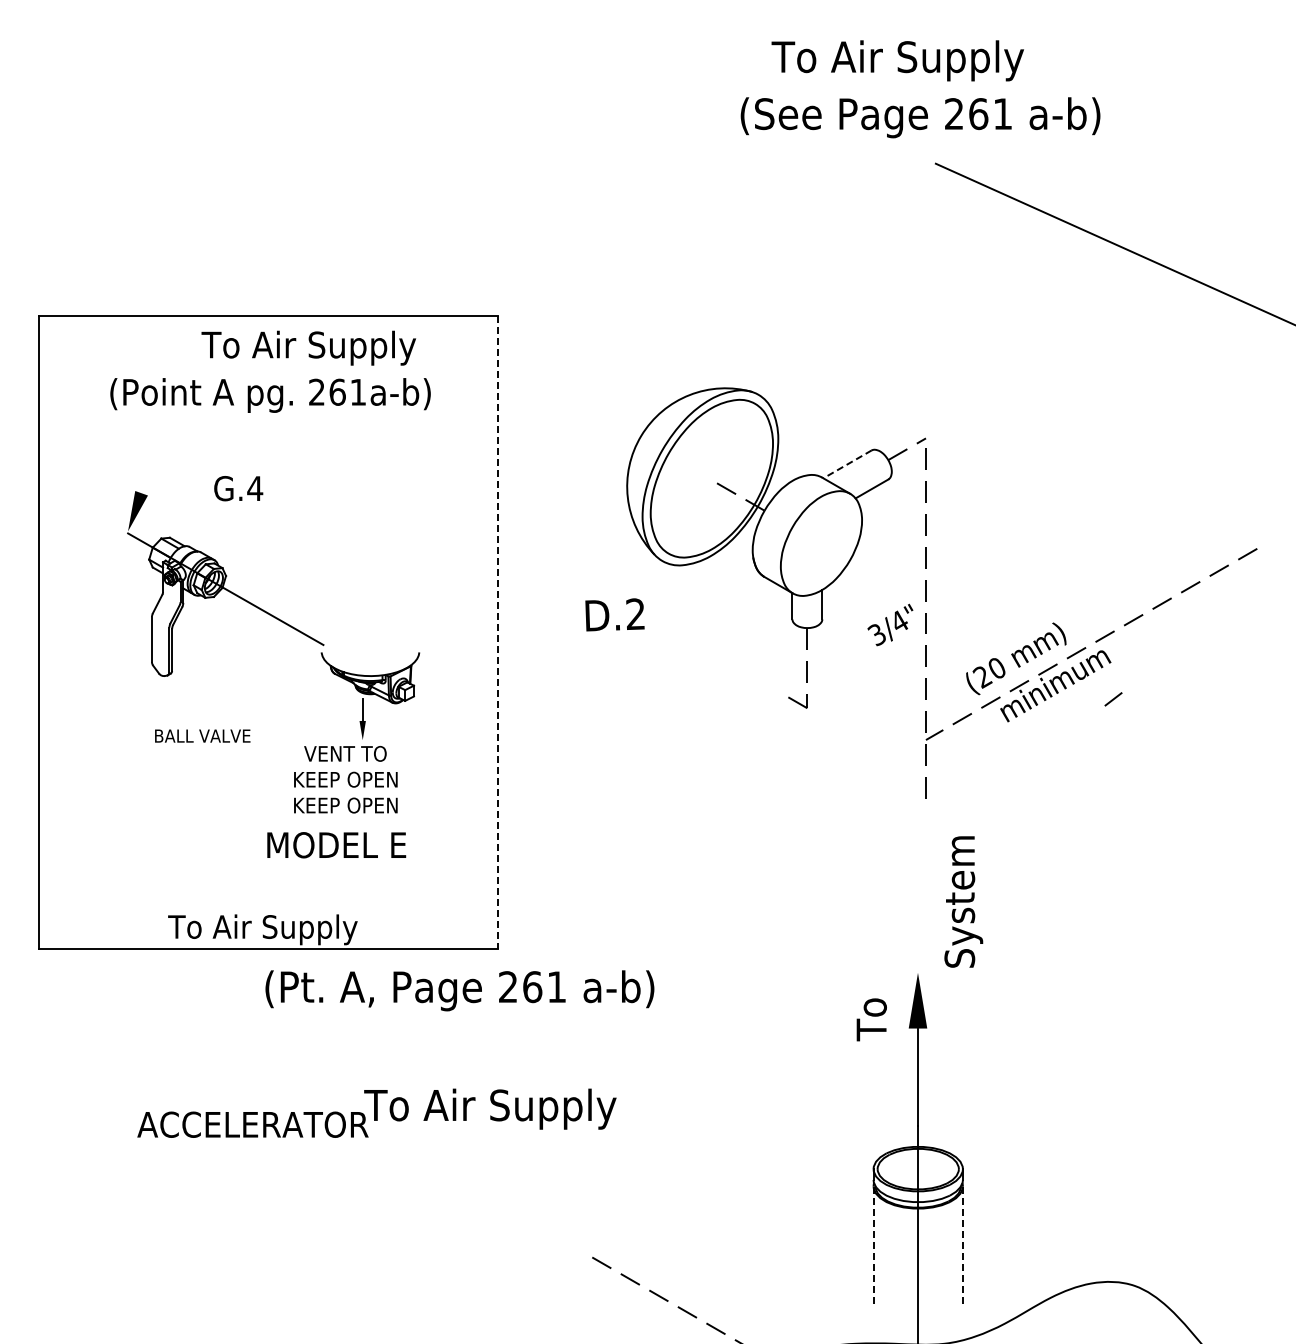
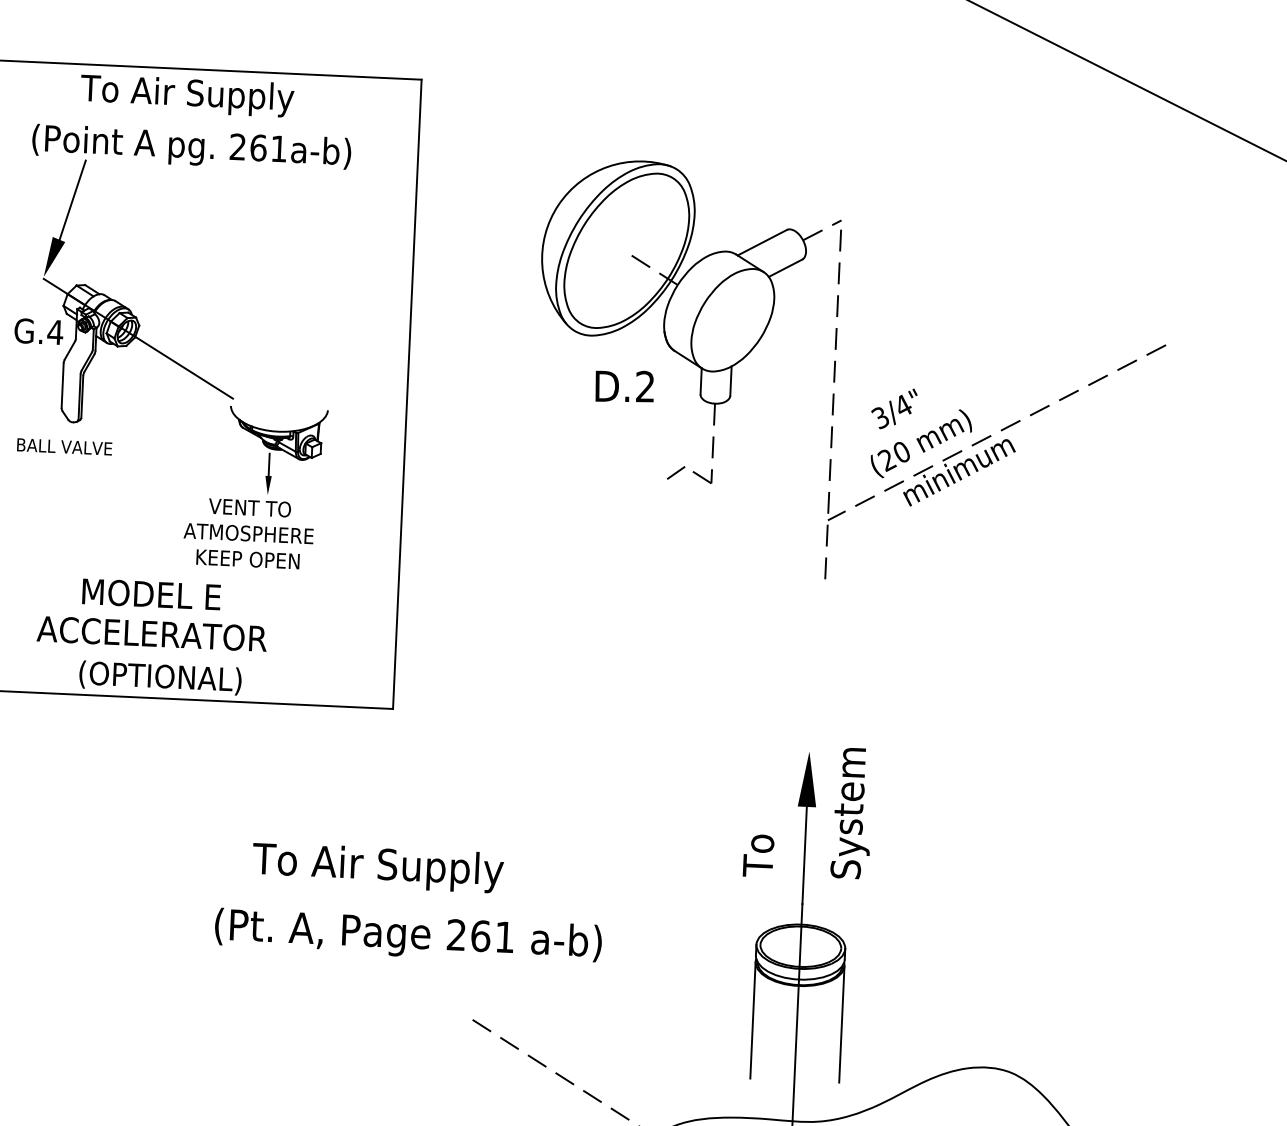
text: (308, 347) -> (187, 95), moved
line: (152, 453) -> (71, 200), added
line: (847, 464) -> (762, 242), dashed -> solid
text: (238, 488) -> (38, 331), moved
text: (614, 614) -> (624, 386), moved
text: (890, 624) -> (894, 408), moved
line: (498, 633) -> (407, 395), dashed -> solid
line: (1113, 699) -> (676, 473), moved
text: (202, 735) -> (64, 446), moved
text: (345, 779) -> (248, 533), KEEP OPEN -> ATMOSPHERE
text: (336, 845) -> (151, 594), moved
text: (963, 901) -> (852, 812), moved
text: (262, 929) -> (159, 678), To Air Supply -> (OPTIONAL)
text: (459, 990) -> (407, 936), moved
text: (871, 1019) -> (758, 855), moved
text: (252, 1124) -> (151, 633), moved
line: (873, 1245) -> (752, 1020), dashed -> solid
line: (962, 1245) -> (841, 1024), dashed -> solid

